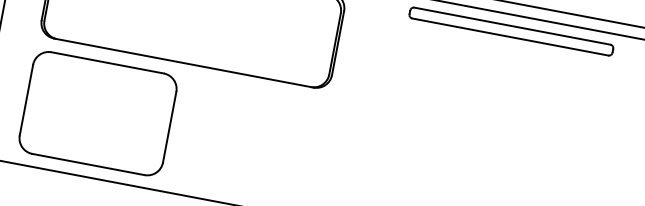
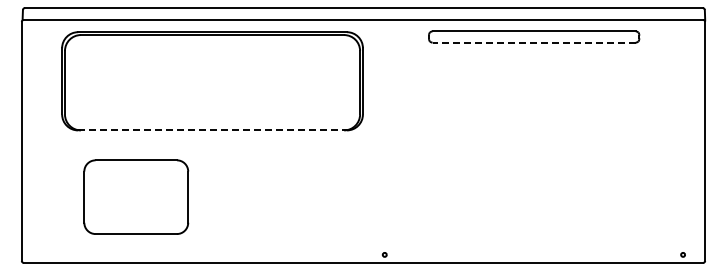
line: (510, 36) -> (534, 42), solid -> dashed
line: (184, 63) -> (213, 130), solid -> dashed
part: (98, 113) -> (136, 196), size x0.7

